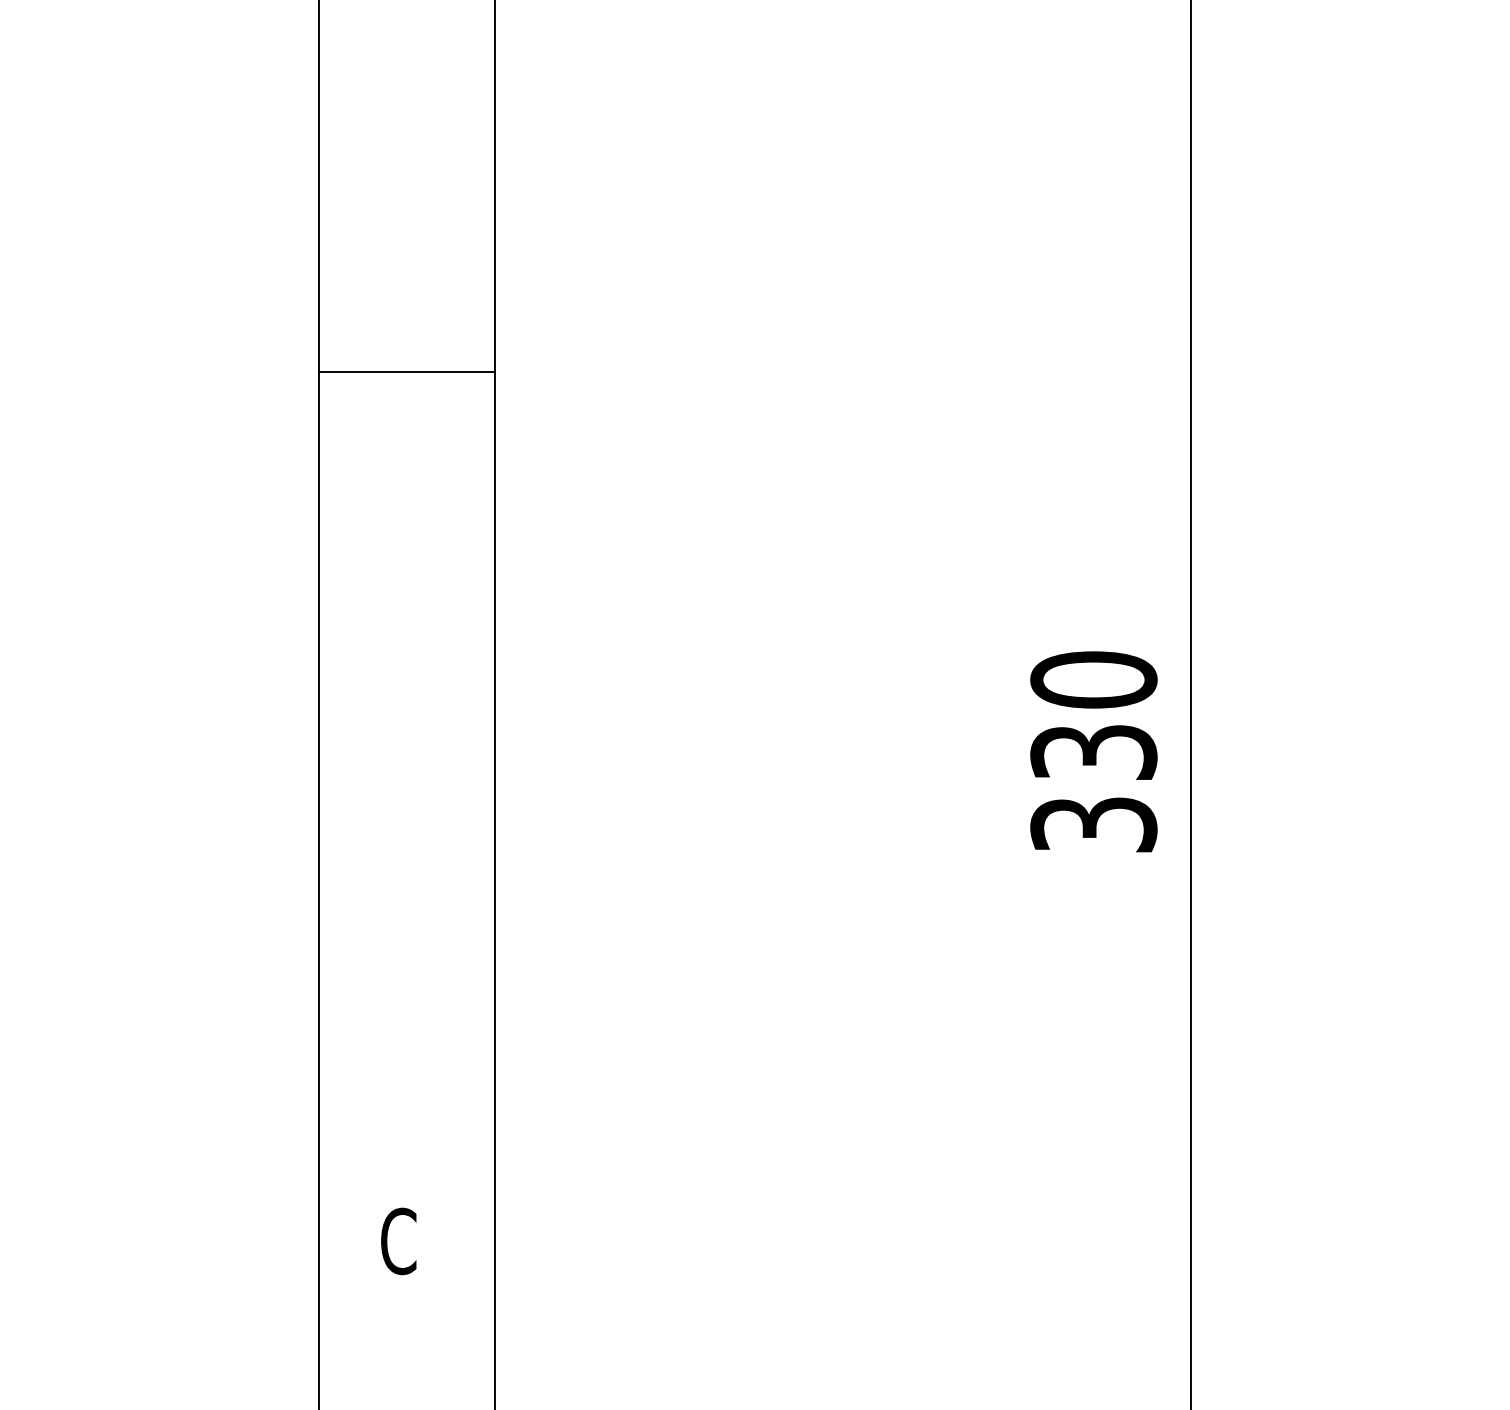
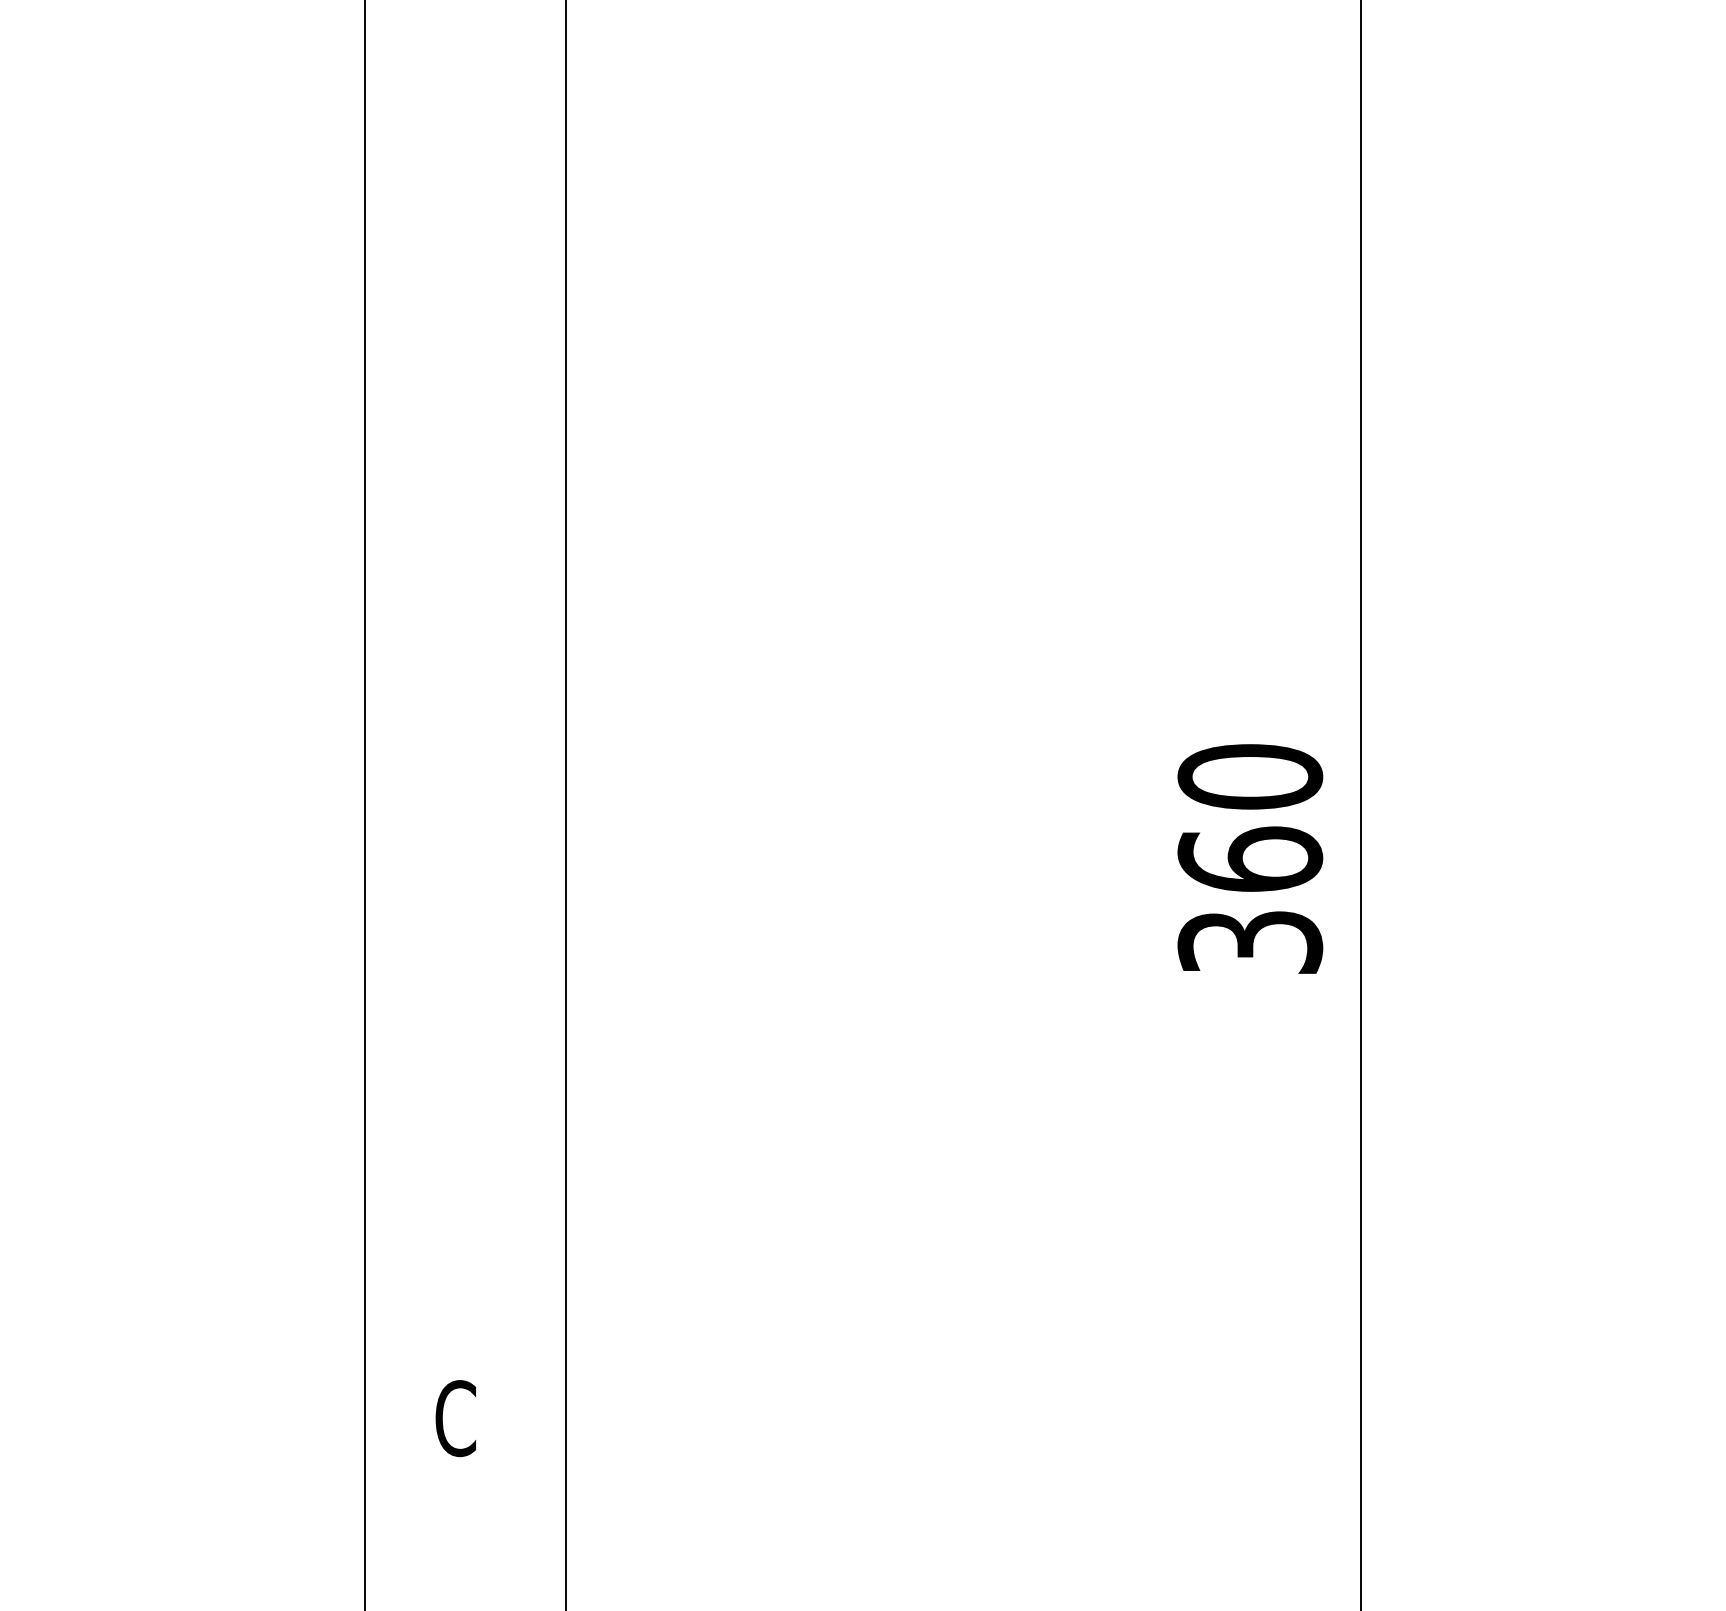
line: (406, 371) -> (464, 424), removed
text: (1094, 751) -> (1250, 858), 330 -> 360

